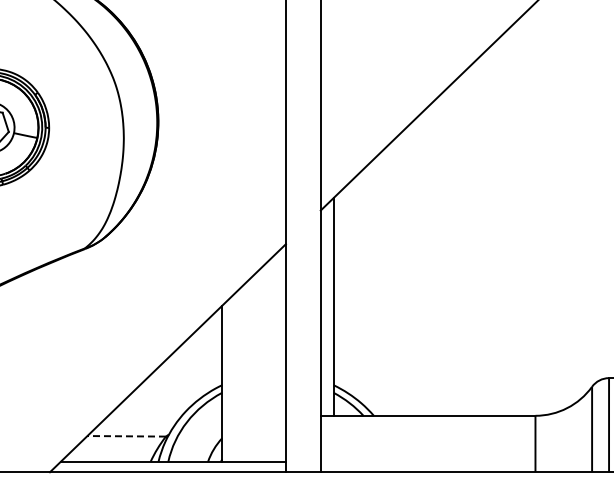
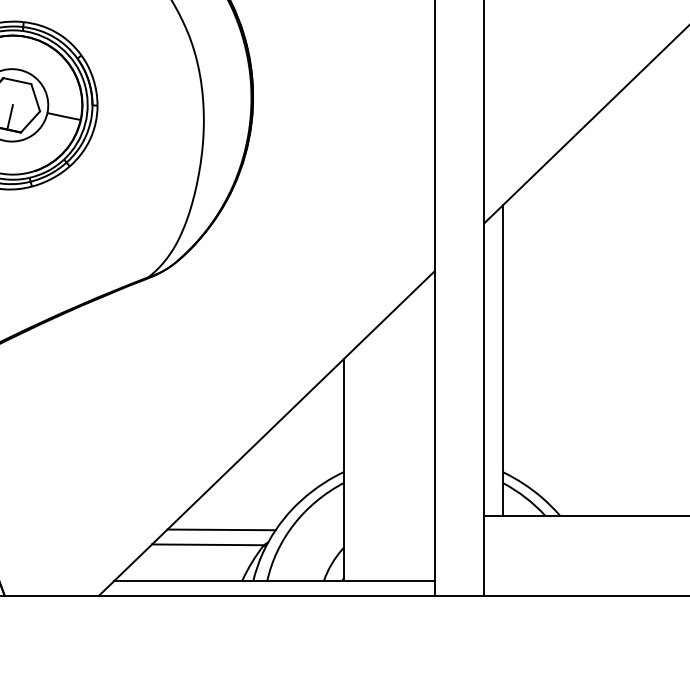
line: (136, 425) -> (221, 529), added
line: (126, 436) -> (207, 545), dashed -> solid

